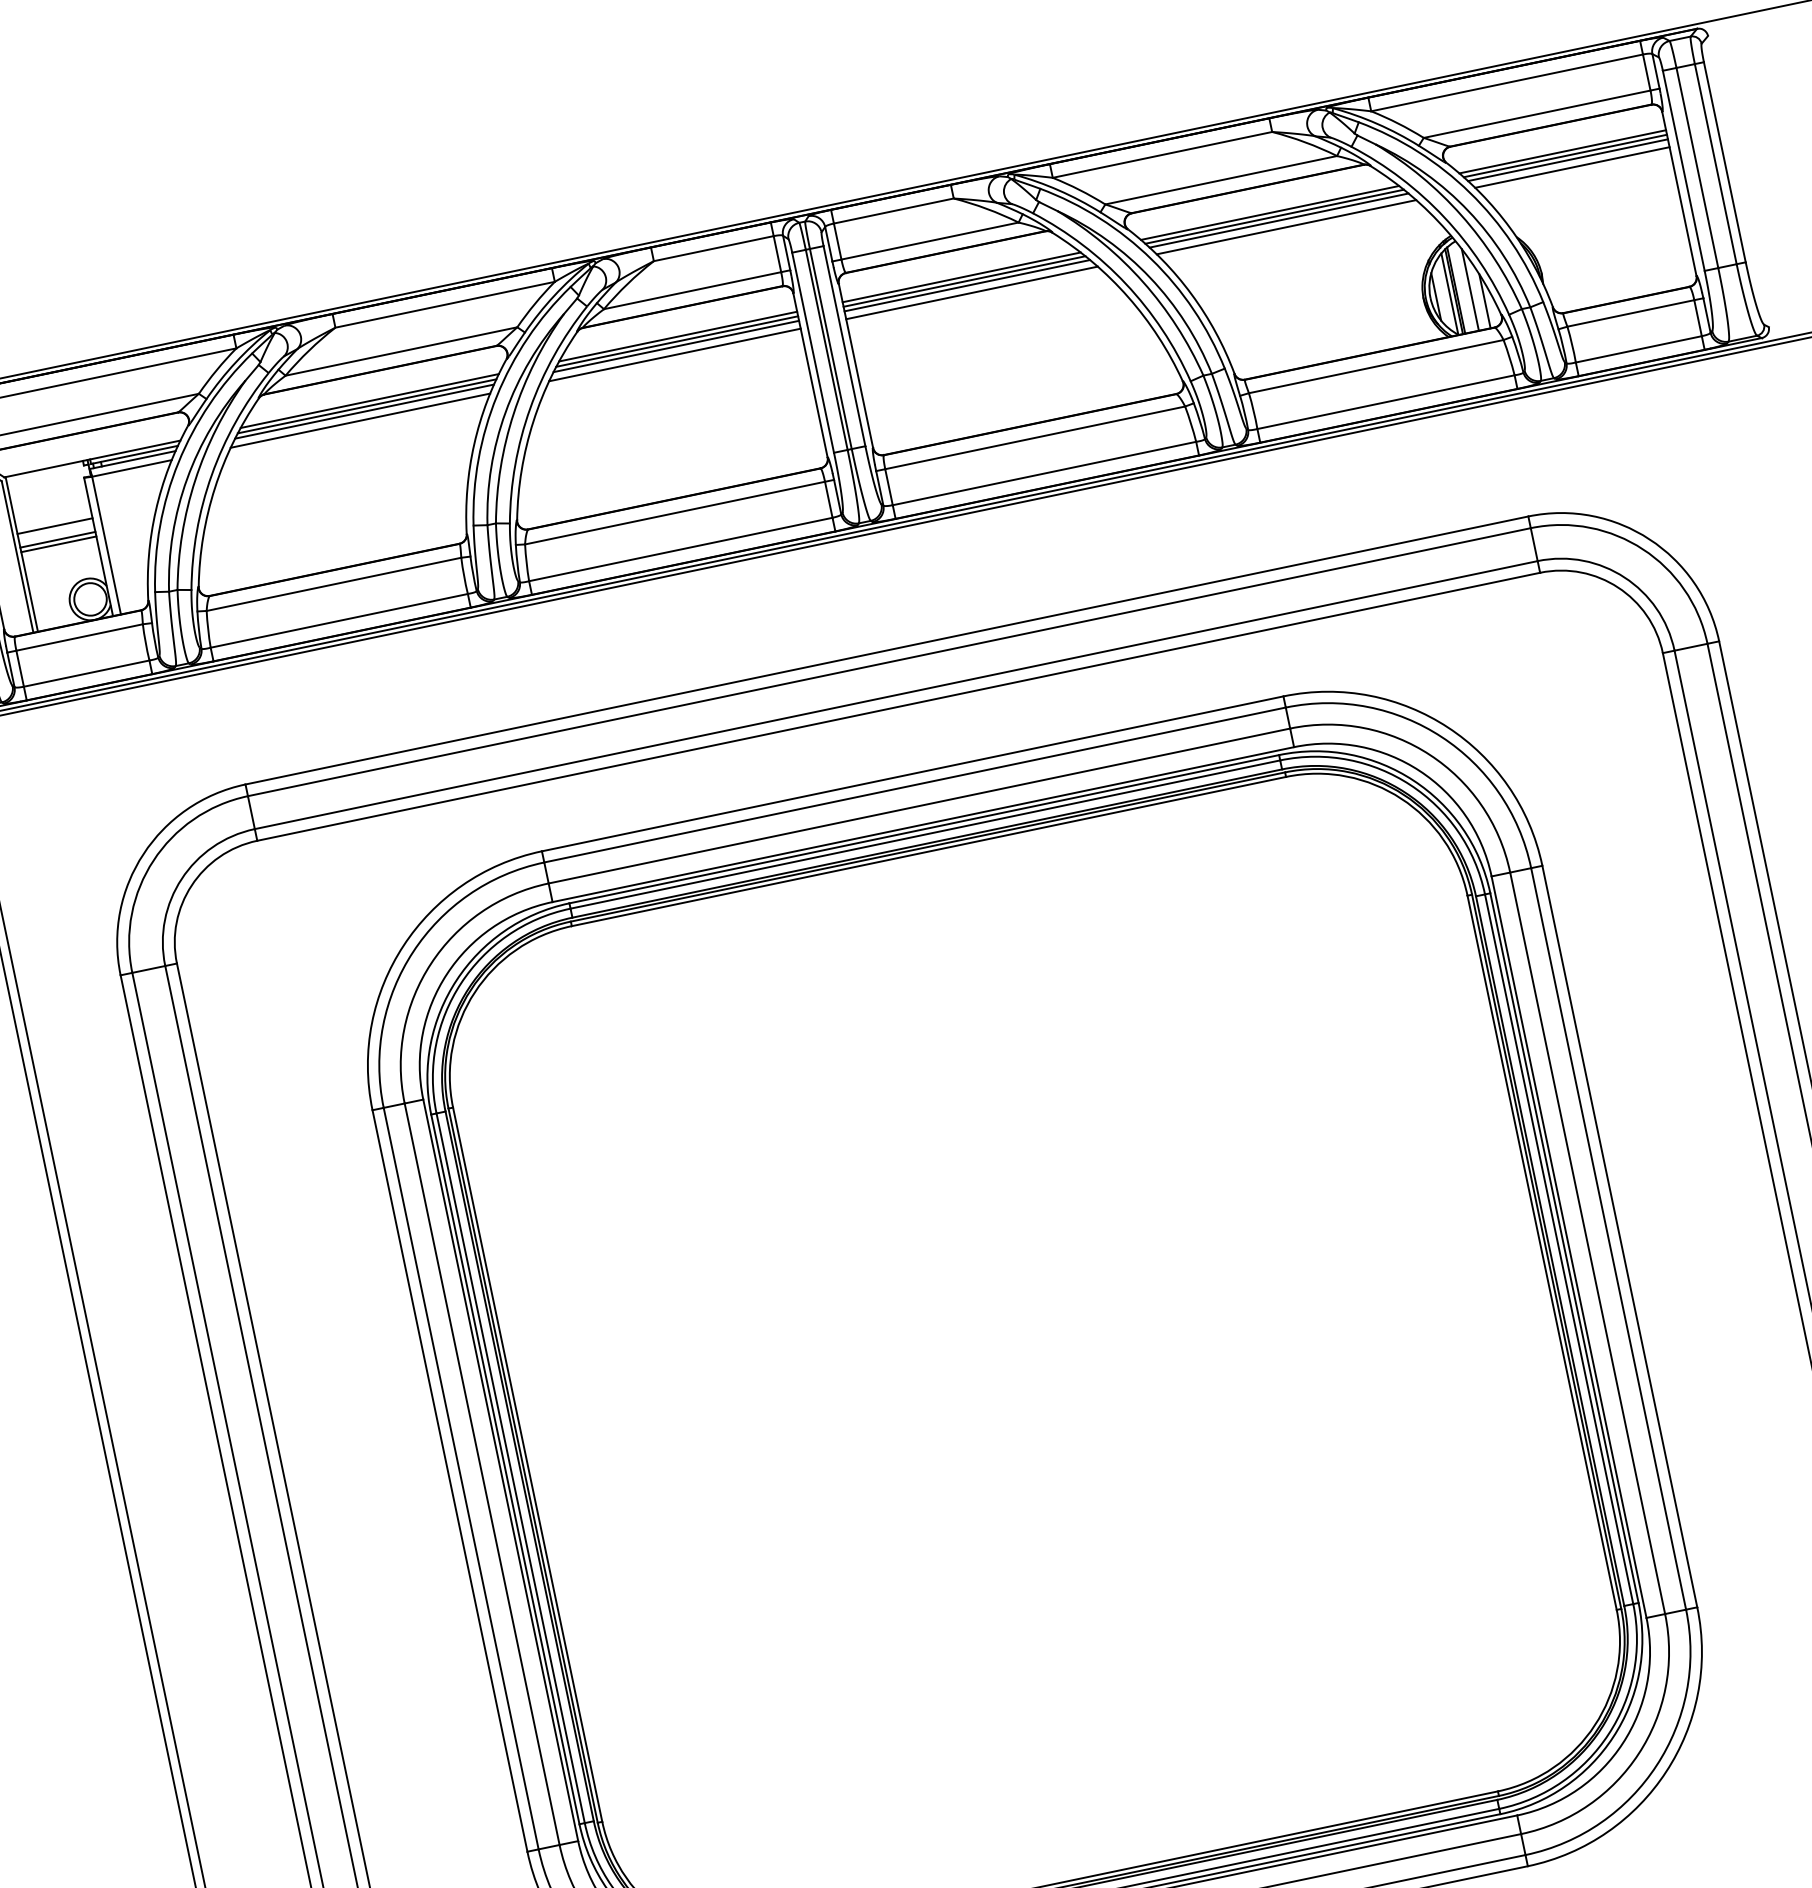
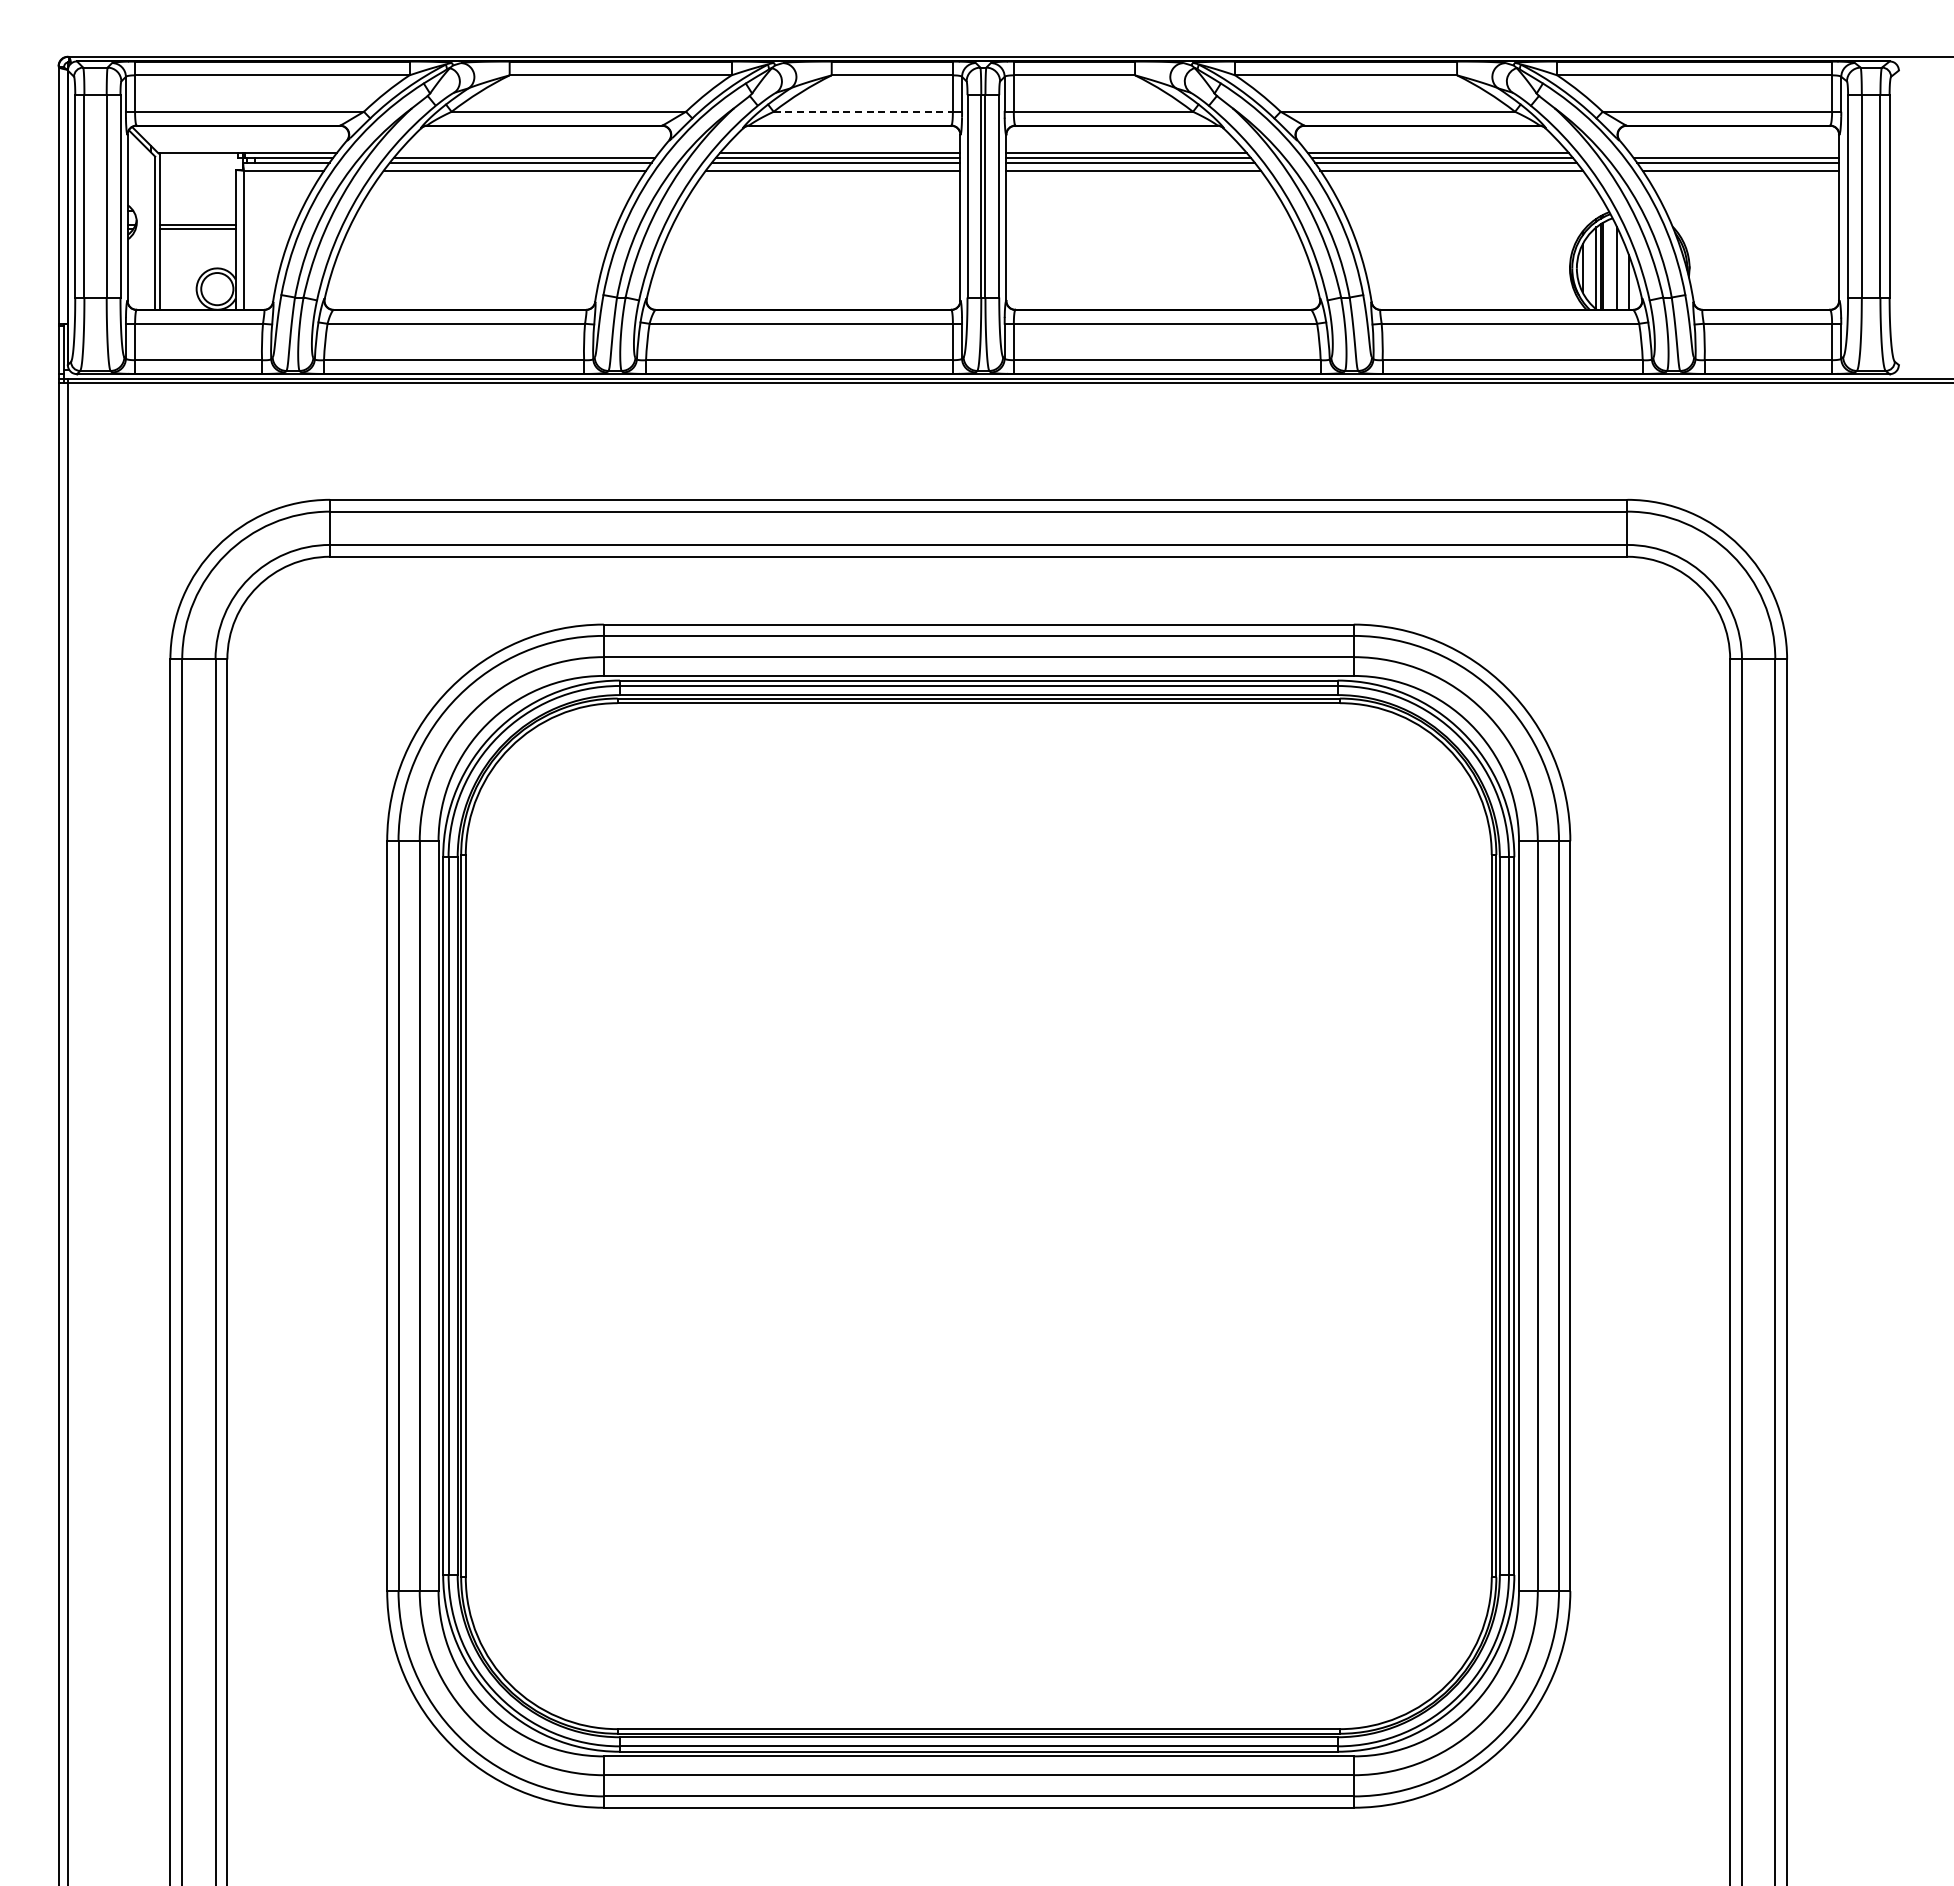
line: (1562, 151) -> (1734, 153), removed
line: (692, 290) -> (863, 111), solid -> dashed
line: (369, 401) -> (527, 153), removed
line: (54, 525) -> (197, 210), removed

